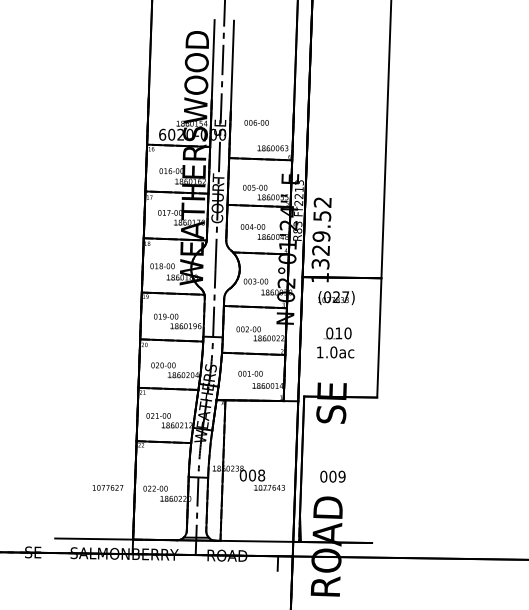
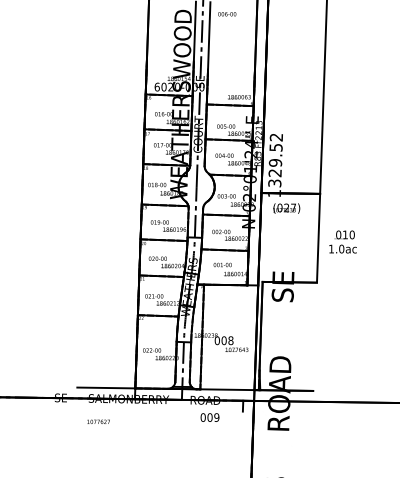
text: (256, 123) -> (227, 14), moved
text: (334, 342) -> (342, 241), moved
text: (332, 476) -> (209, 417), moved
text: (107, 487) -> (98, 421), moved

